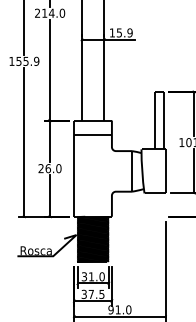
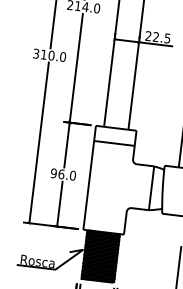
text: (120, 32) -> (157, 36), 15.9 -> 22.5
text: (24, 60) -> (49, 54), 155.9 -> 310.0
text: (40, 168) -> (53, 173), 26.0 -> 96.0

